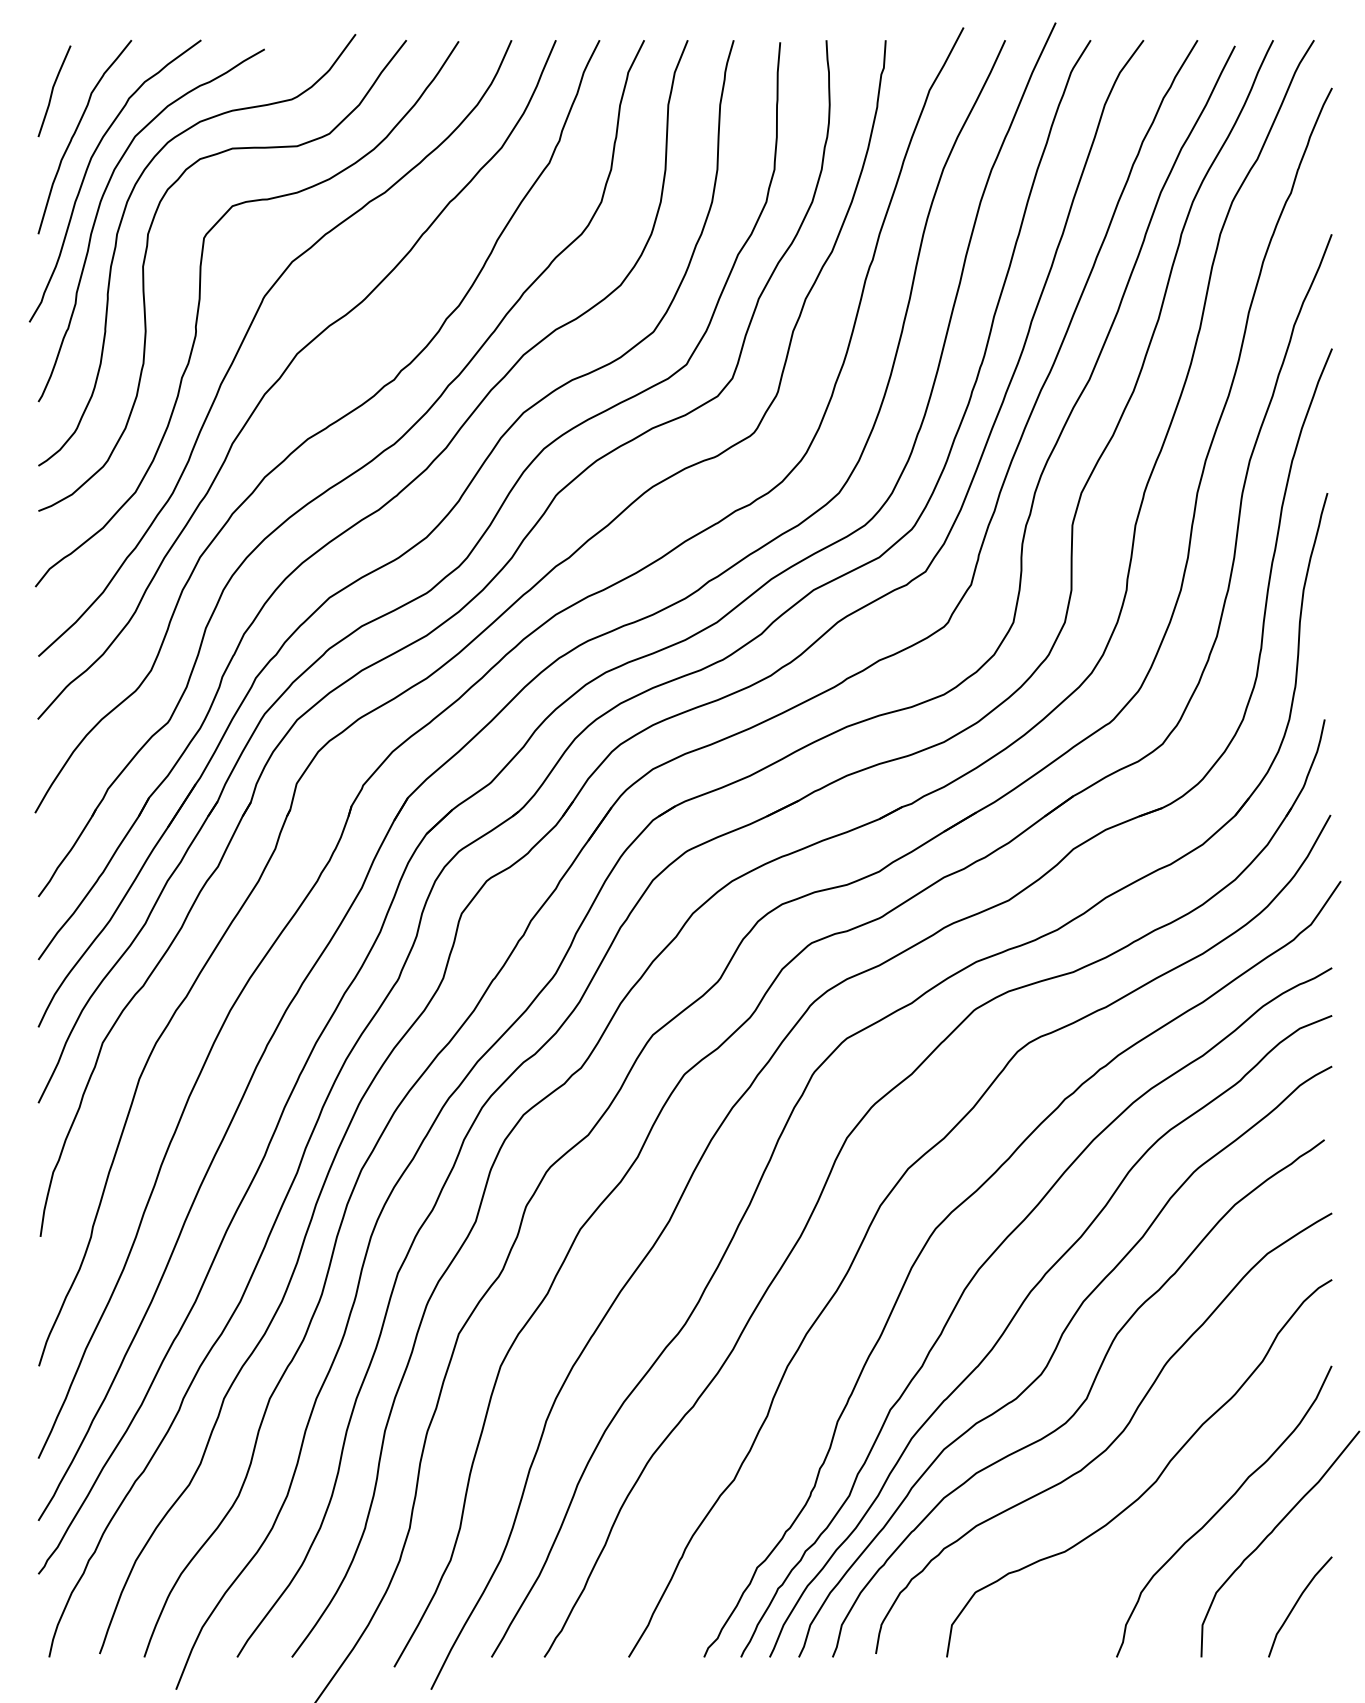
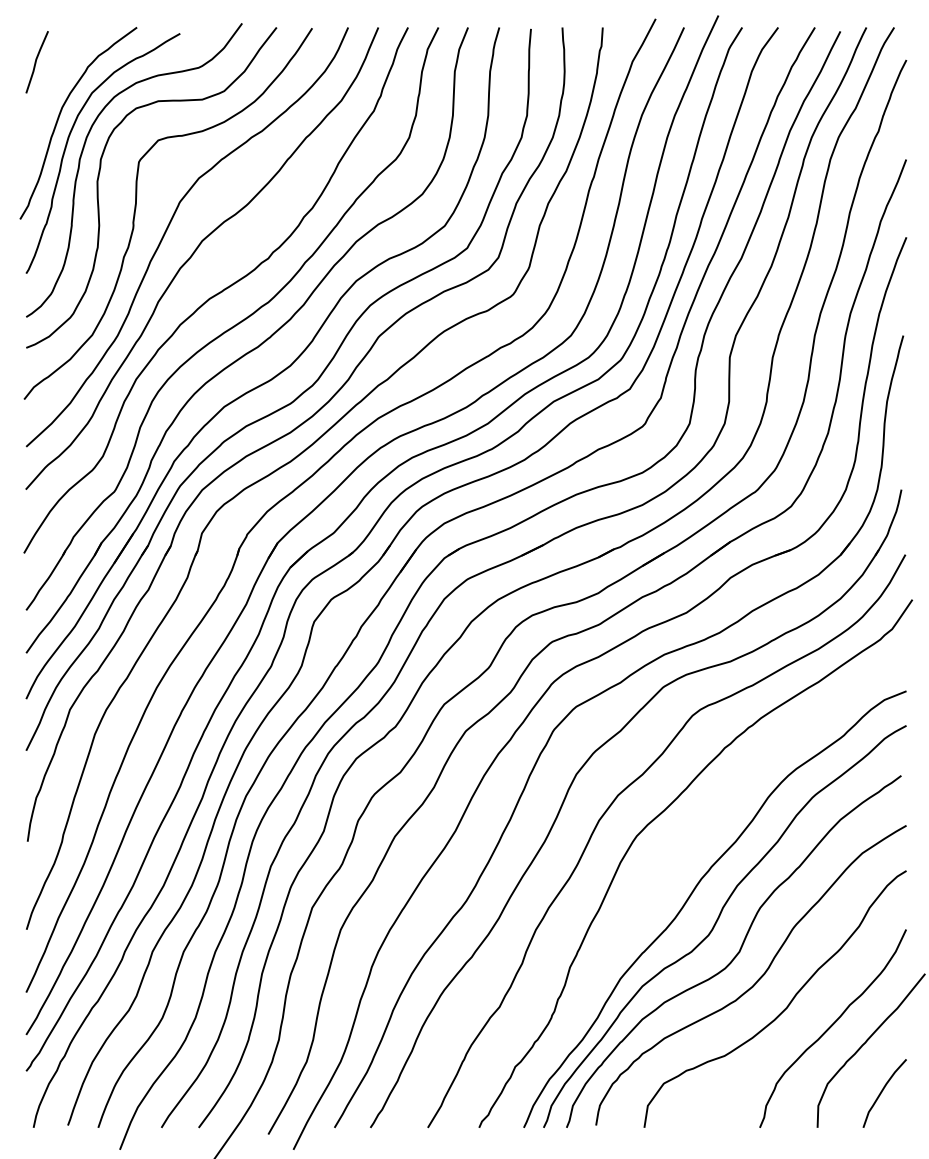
curve: (76, 132) -> (52, 90), removed
curve: (979, 1271) -> (666, 865), removed

